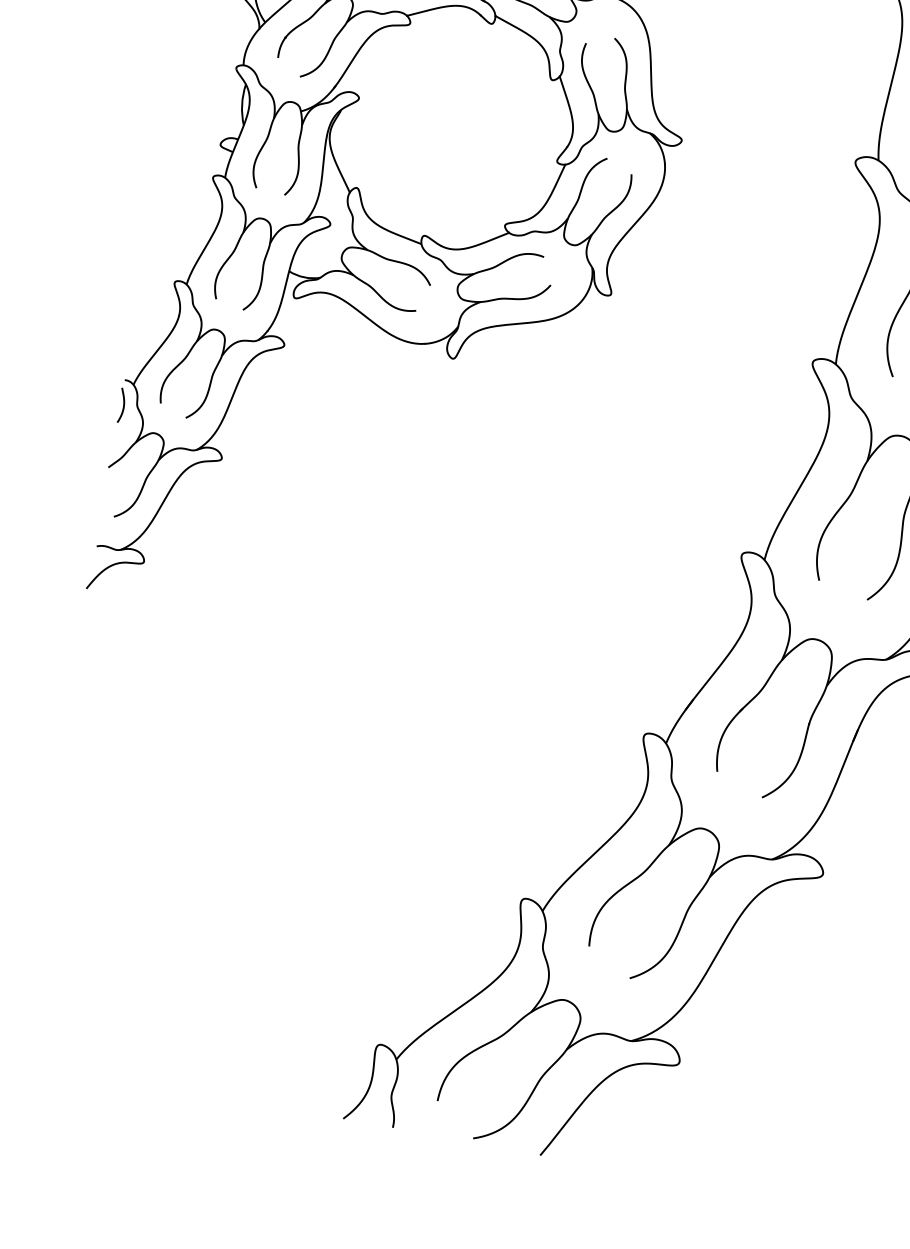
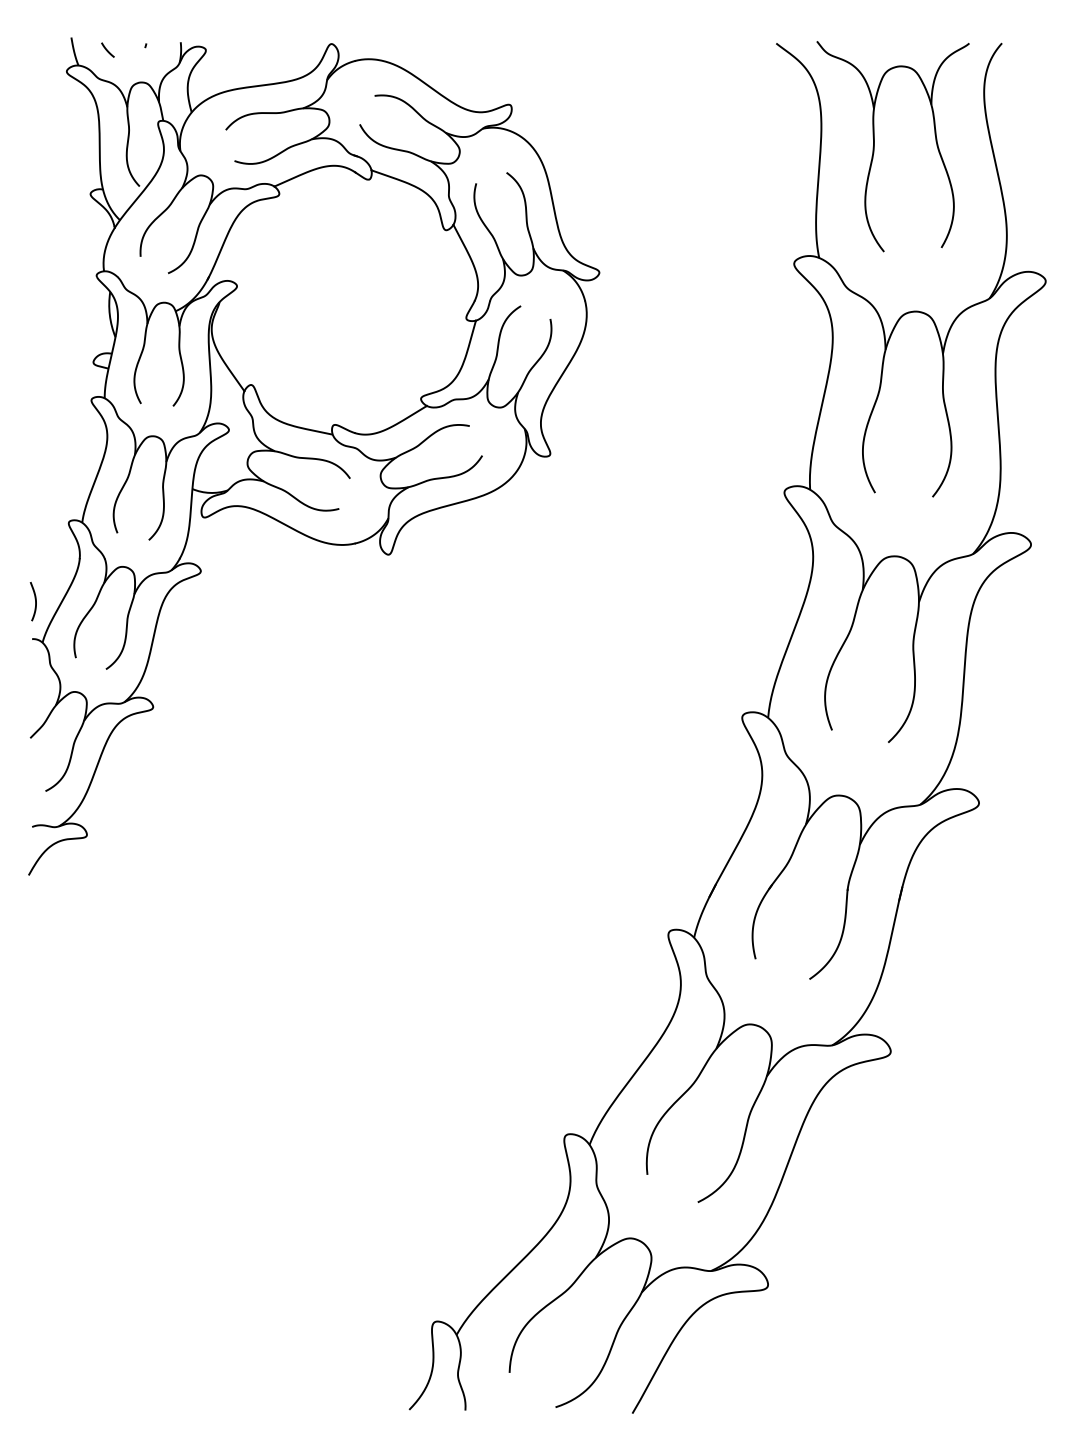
curve: (123, 405) -> (35, 601), moved

